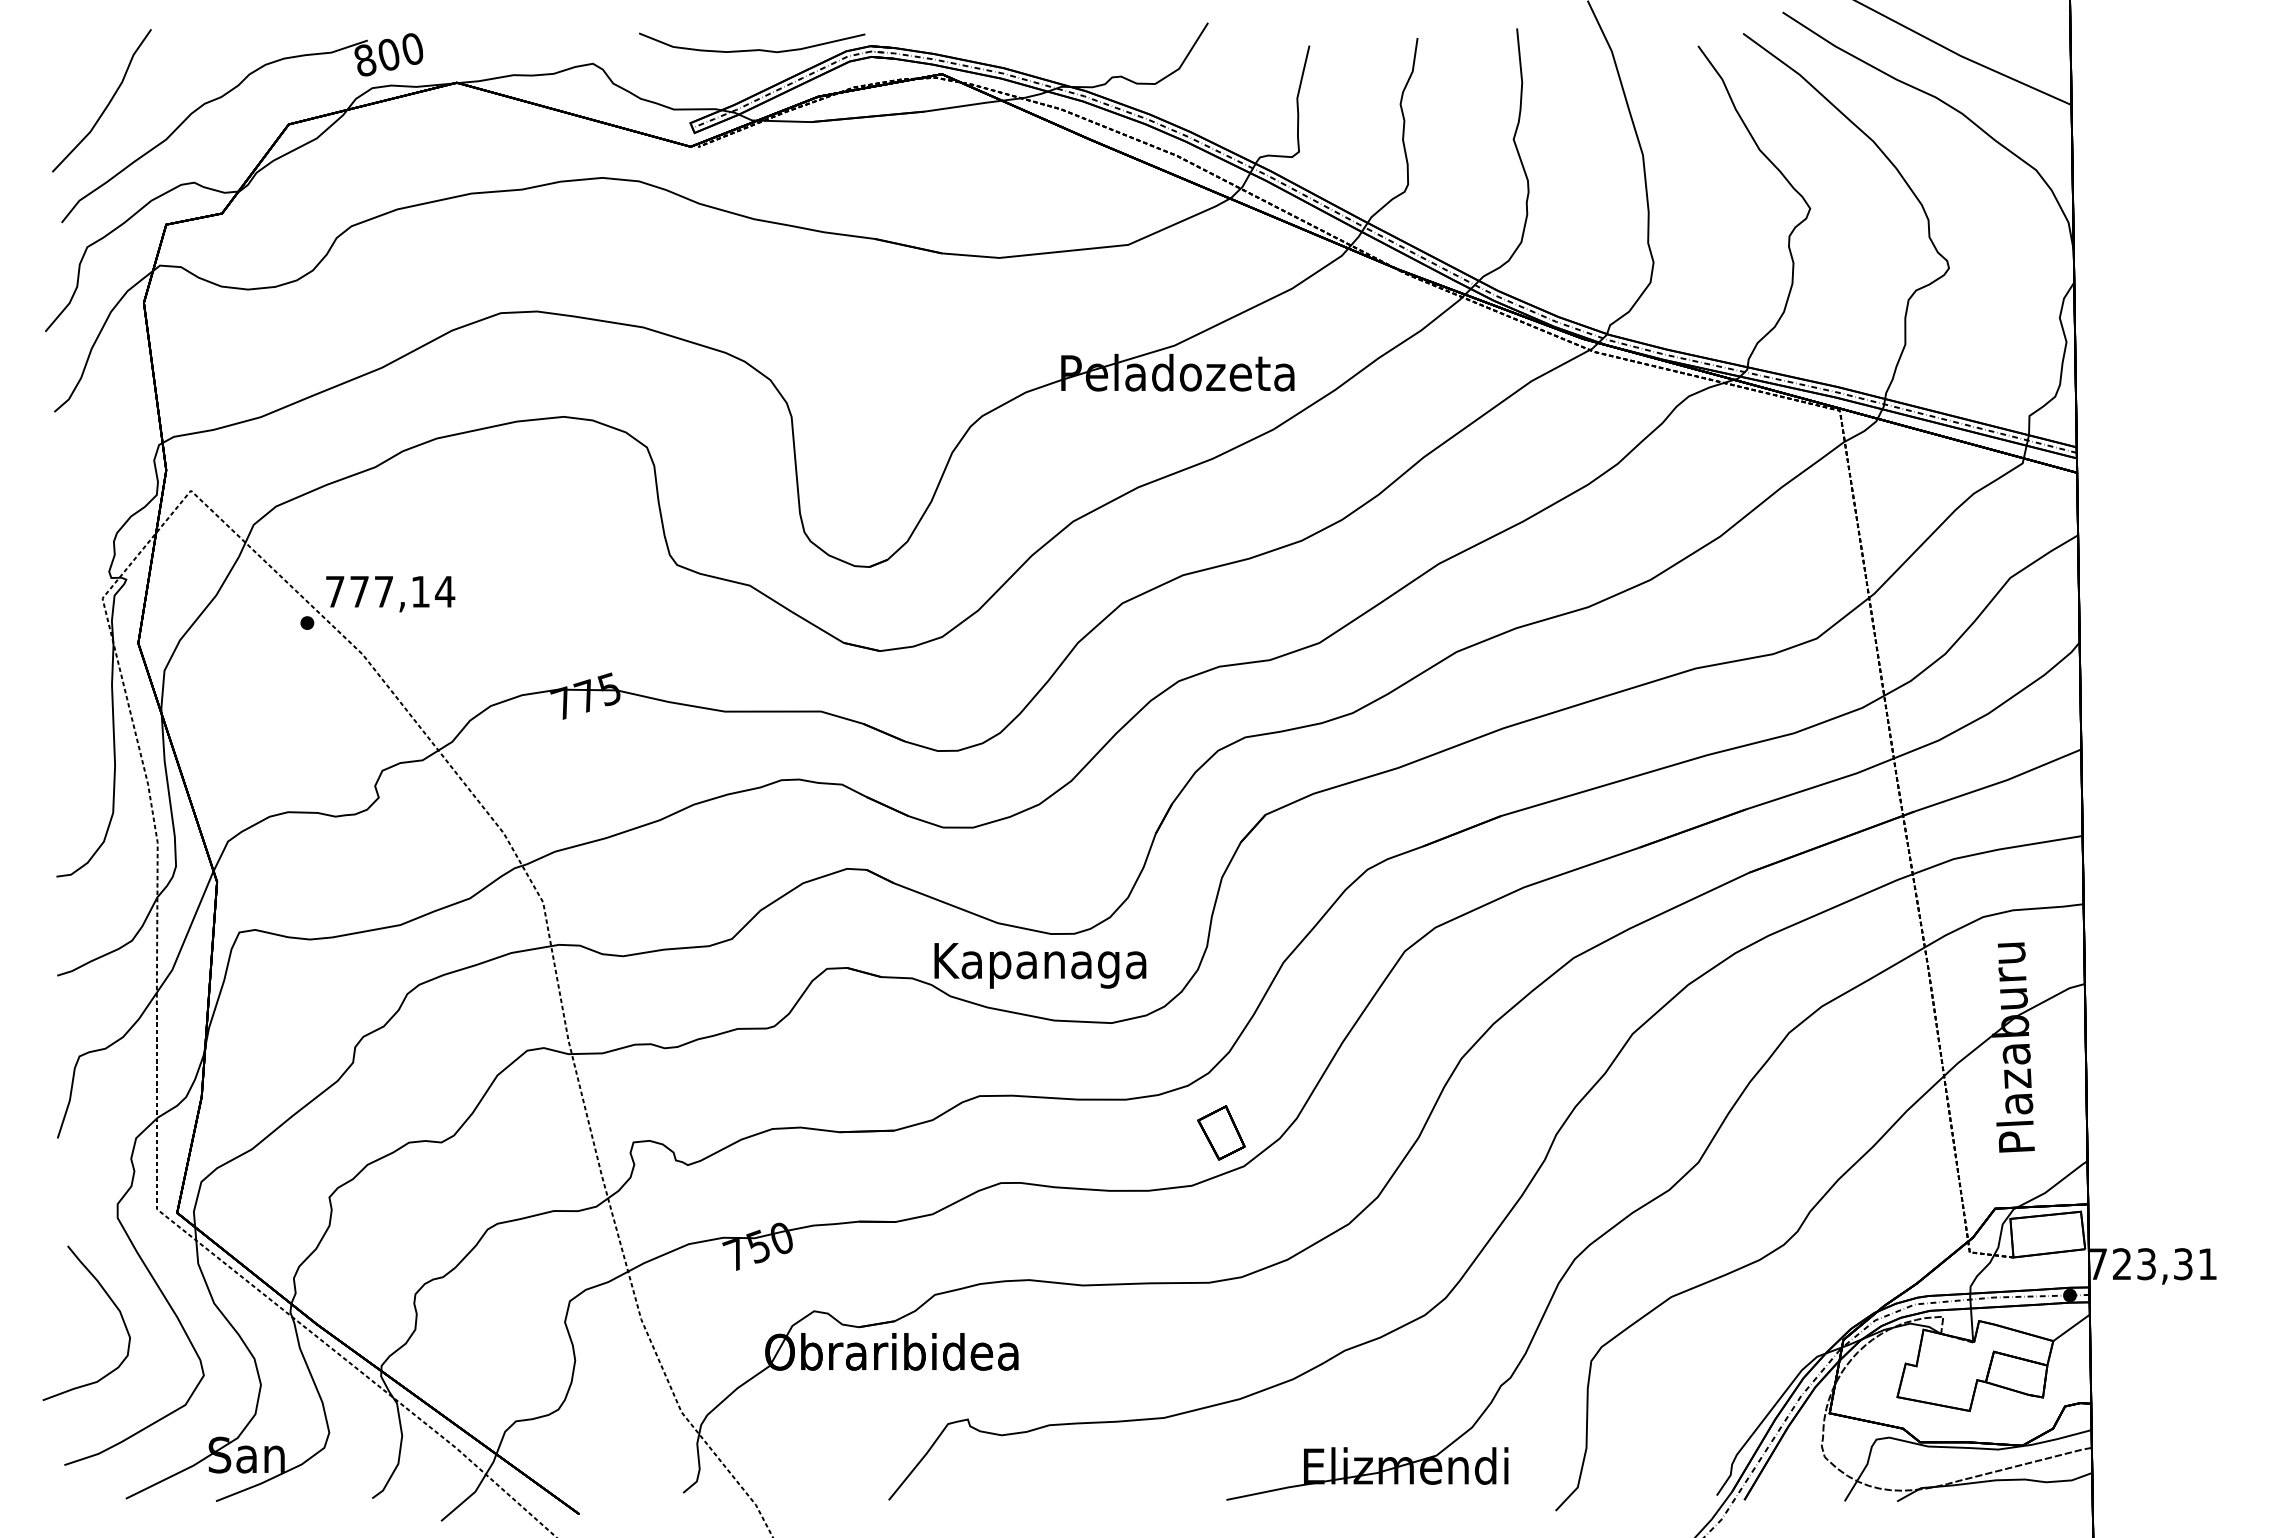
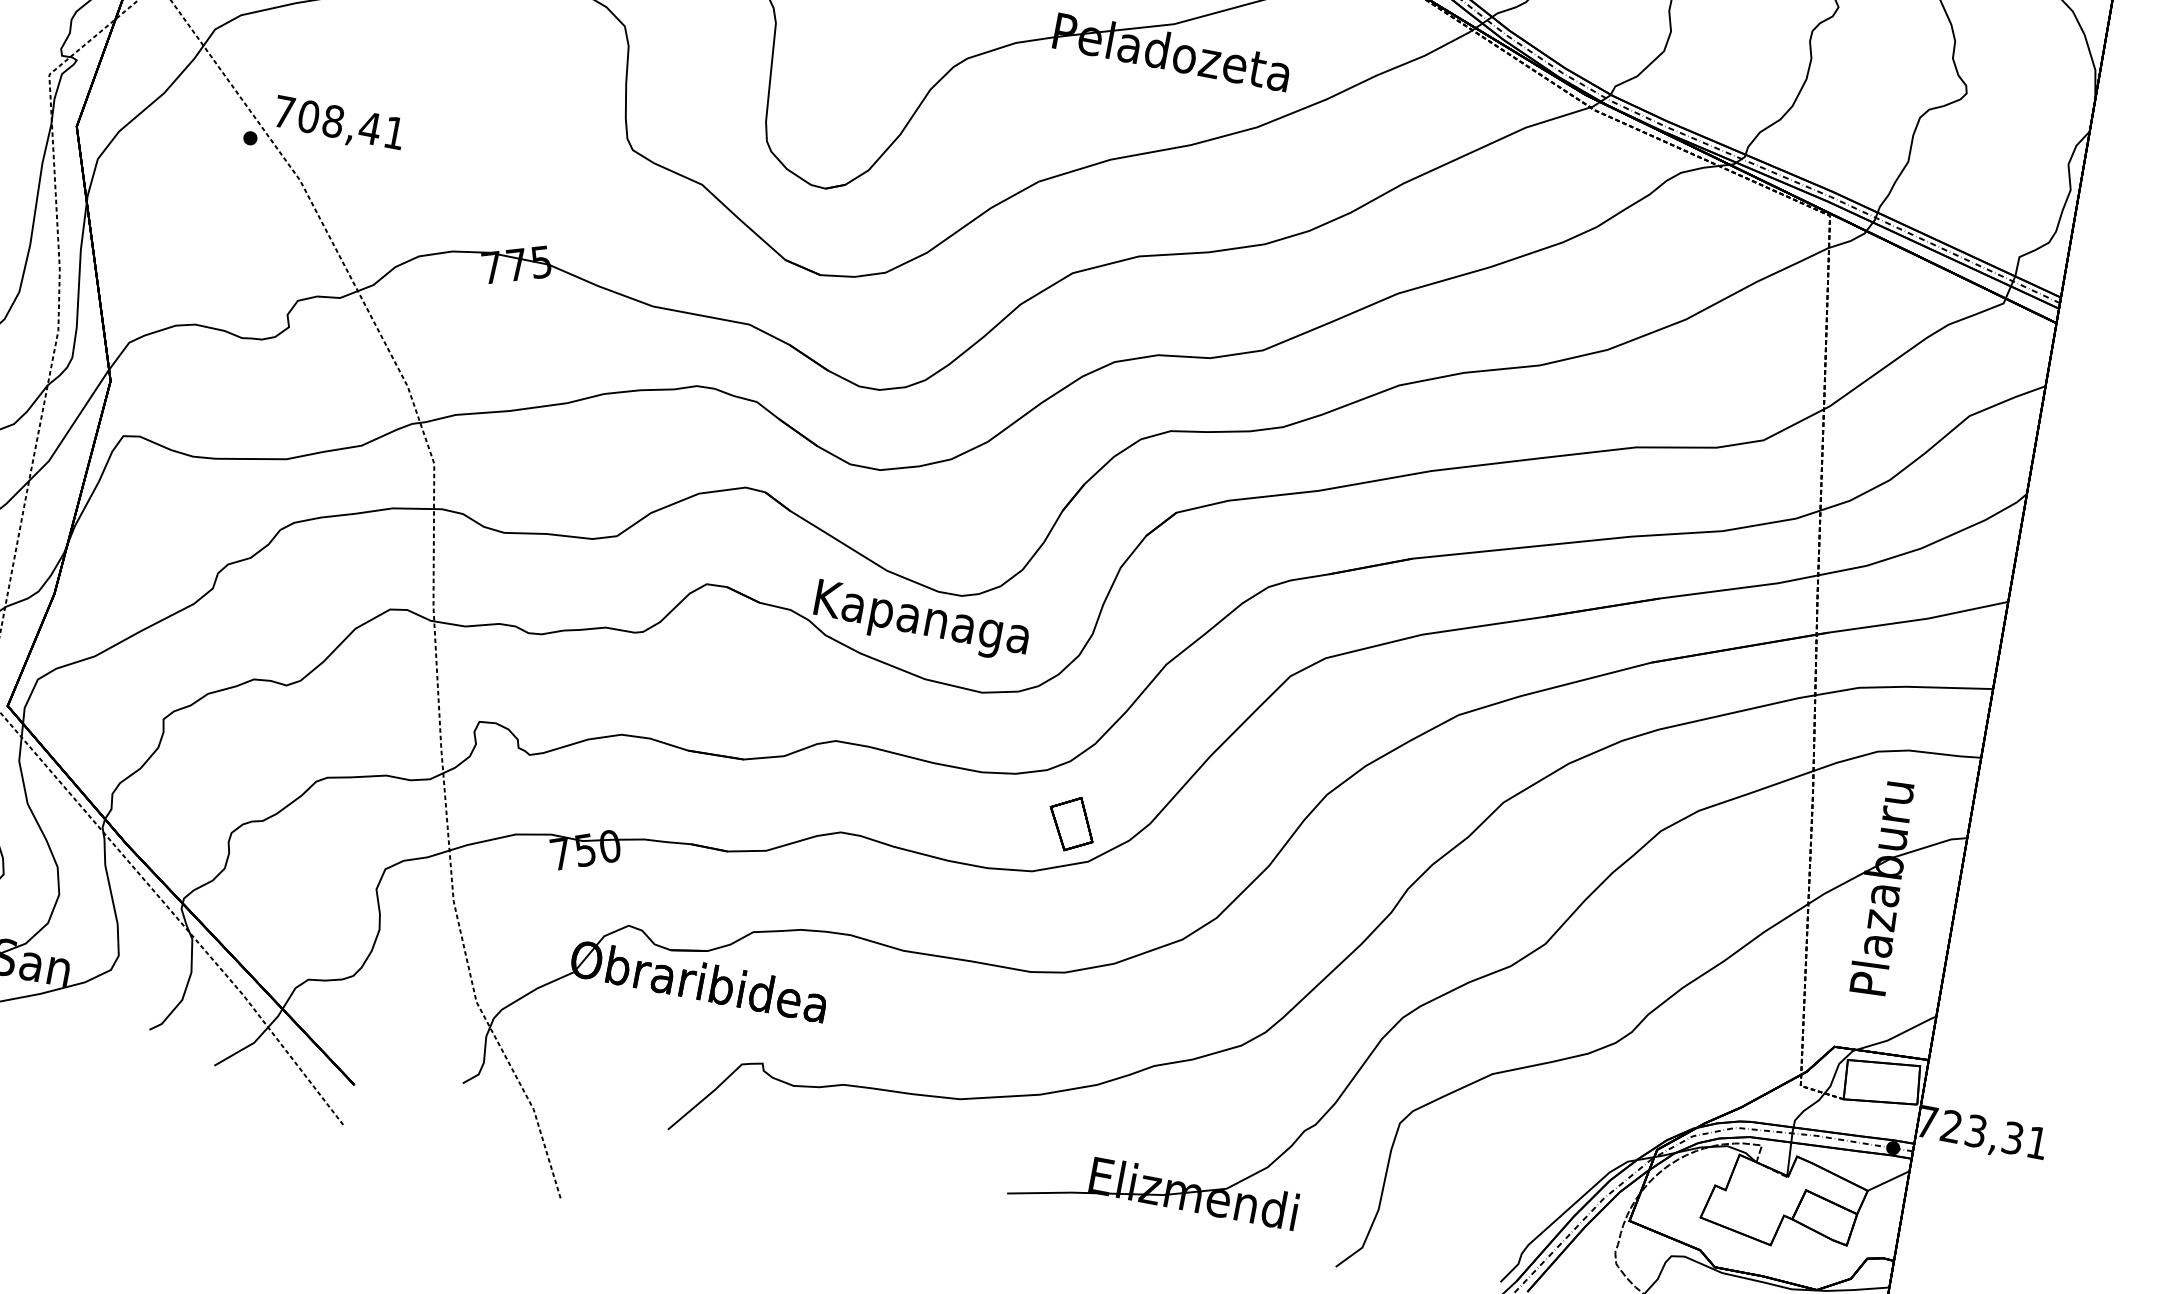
text: (402, 591) -> (351, 124), 777,14 -> 708,41

